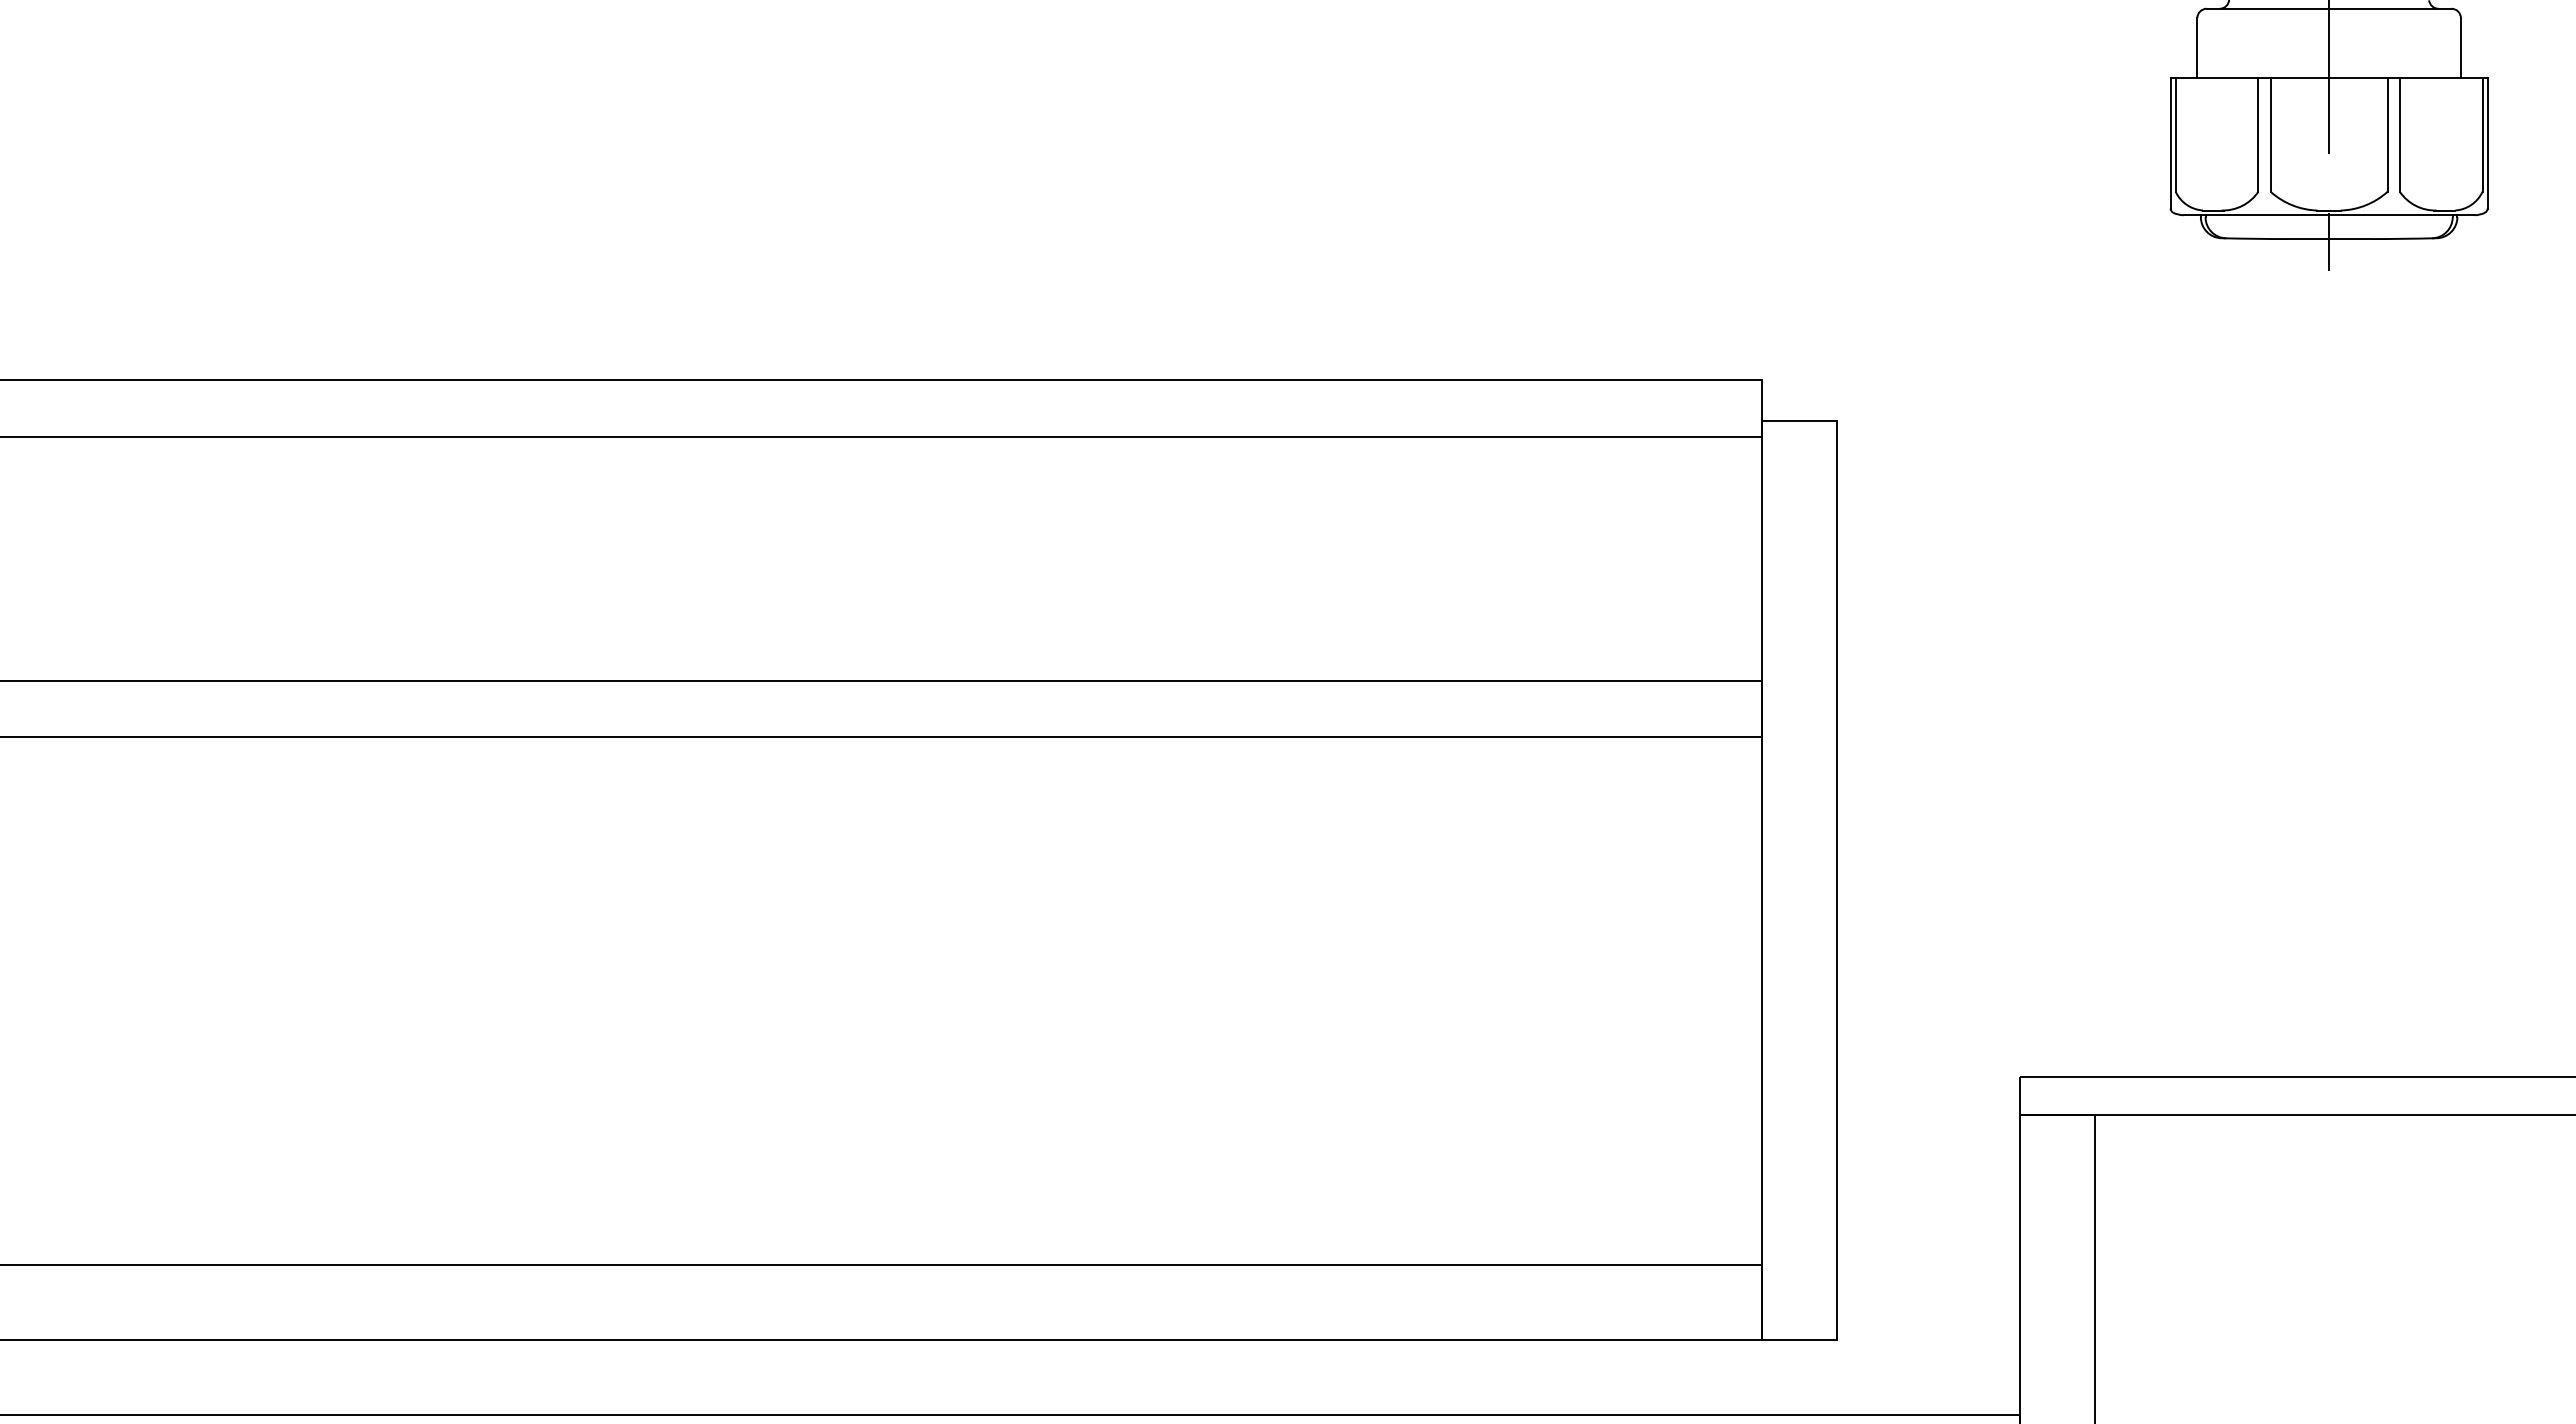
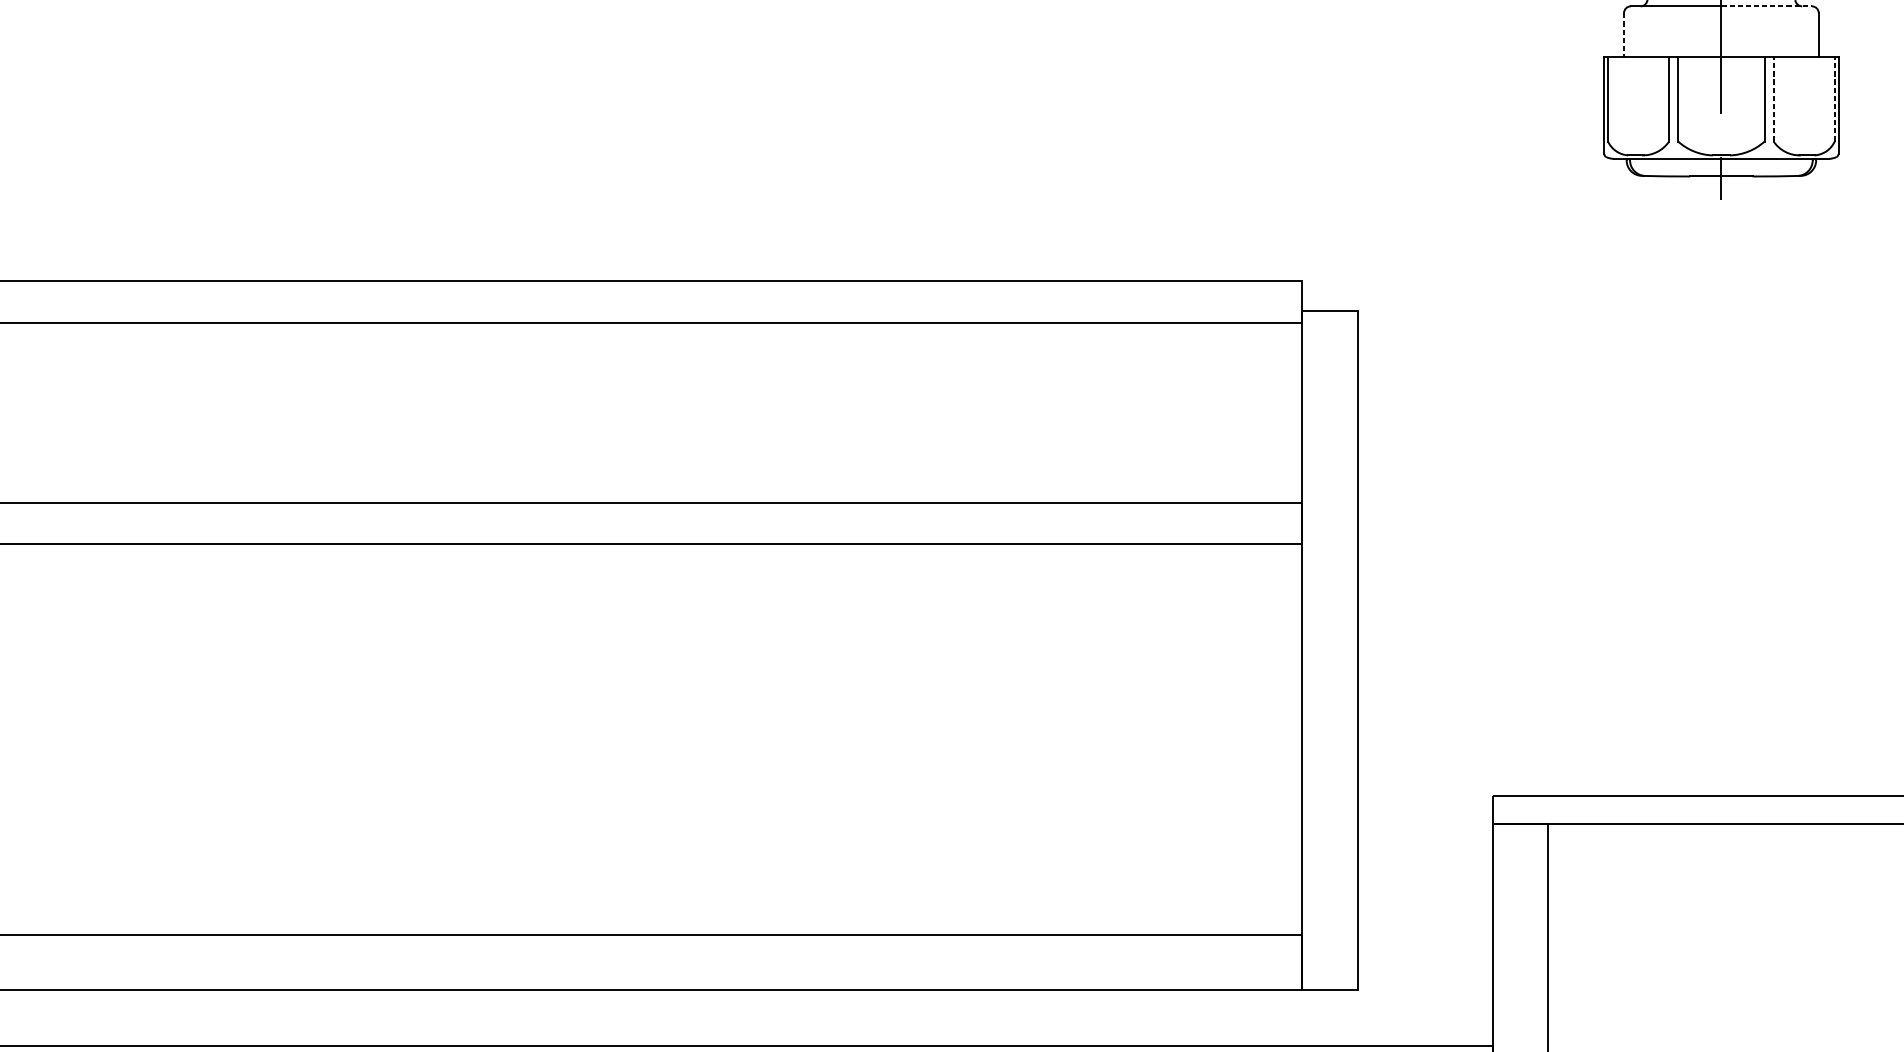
line: (2390, 8) -> (1766, 6), solid -> dashed
line: (2197, 47) -> (1624, 34), solid -> dashed
line: (2399, 134) -> (1773, 99), solid -> dashed
line: (2482, 134) -> (1834, 99), solid -> dashed

